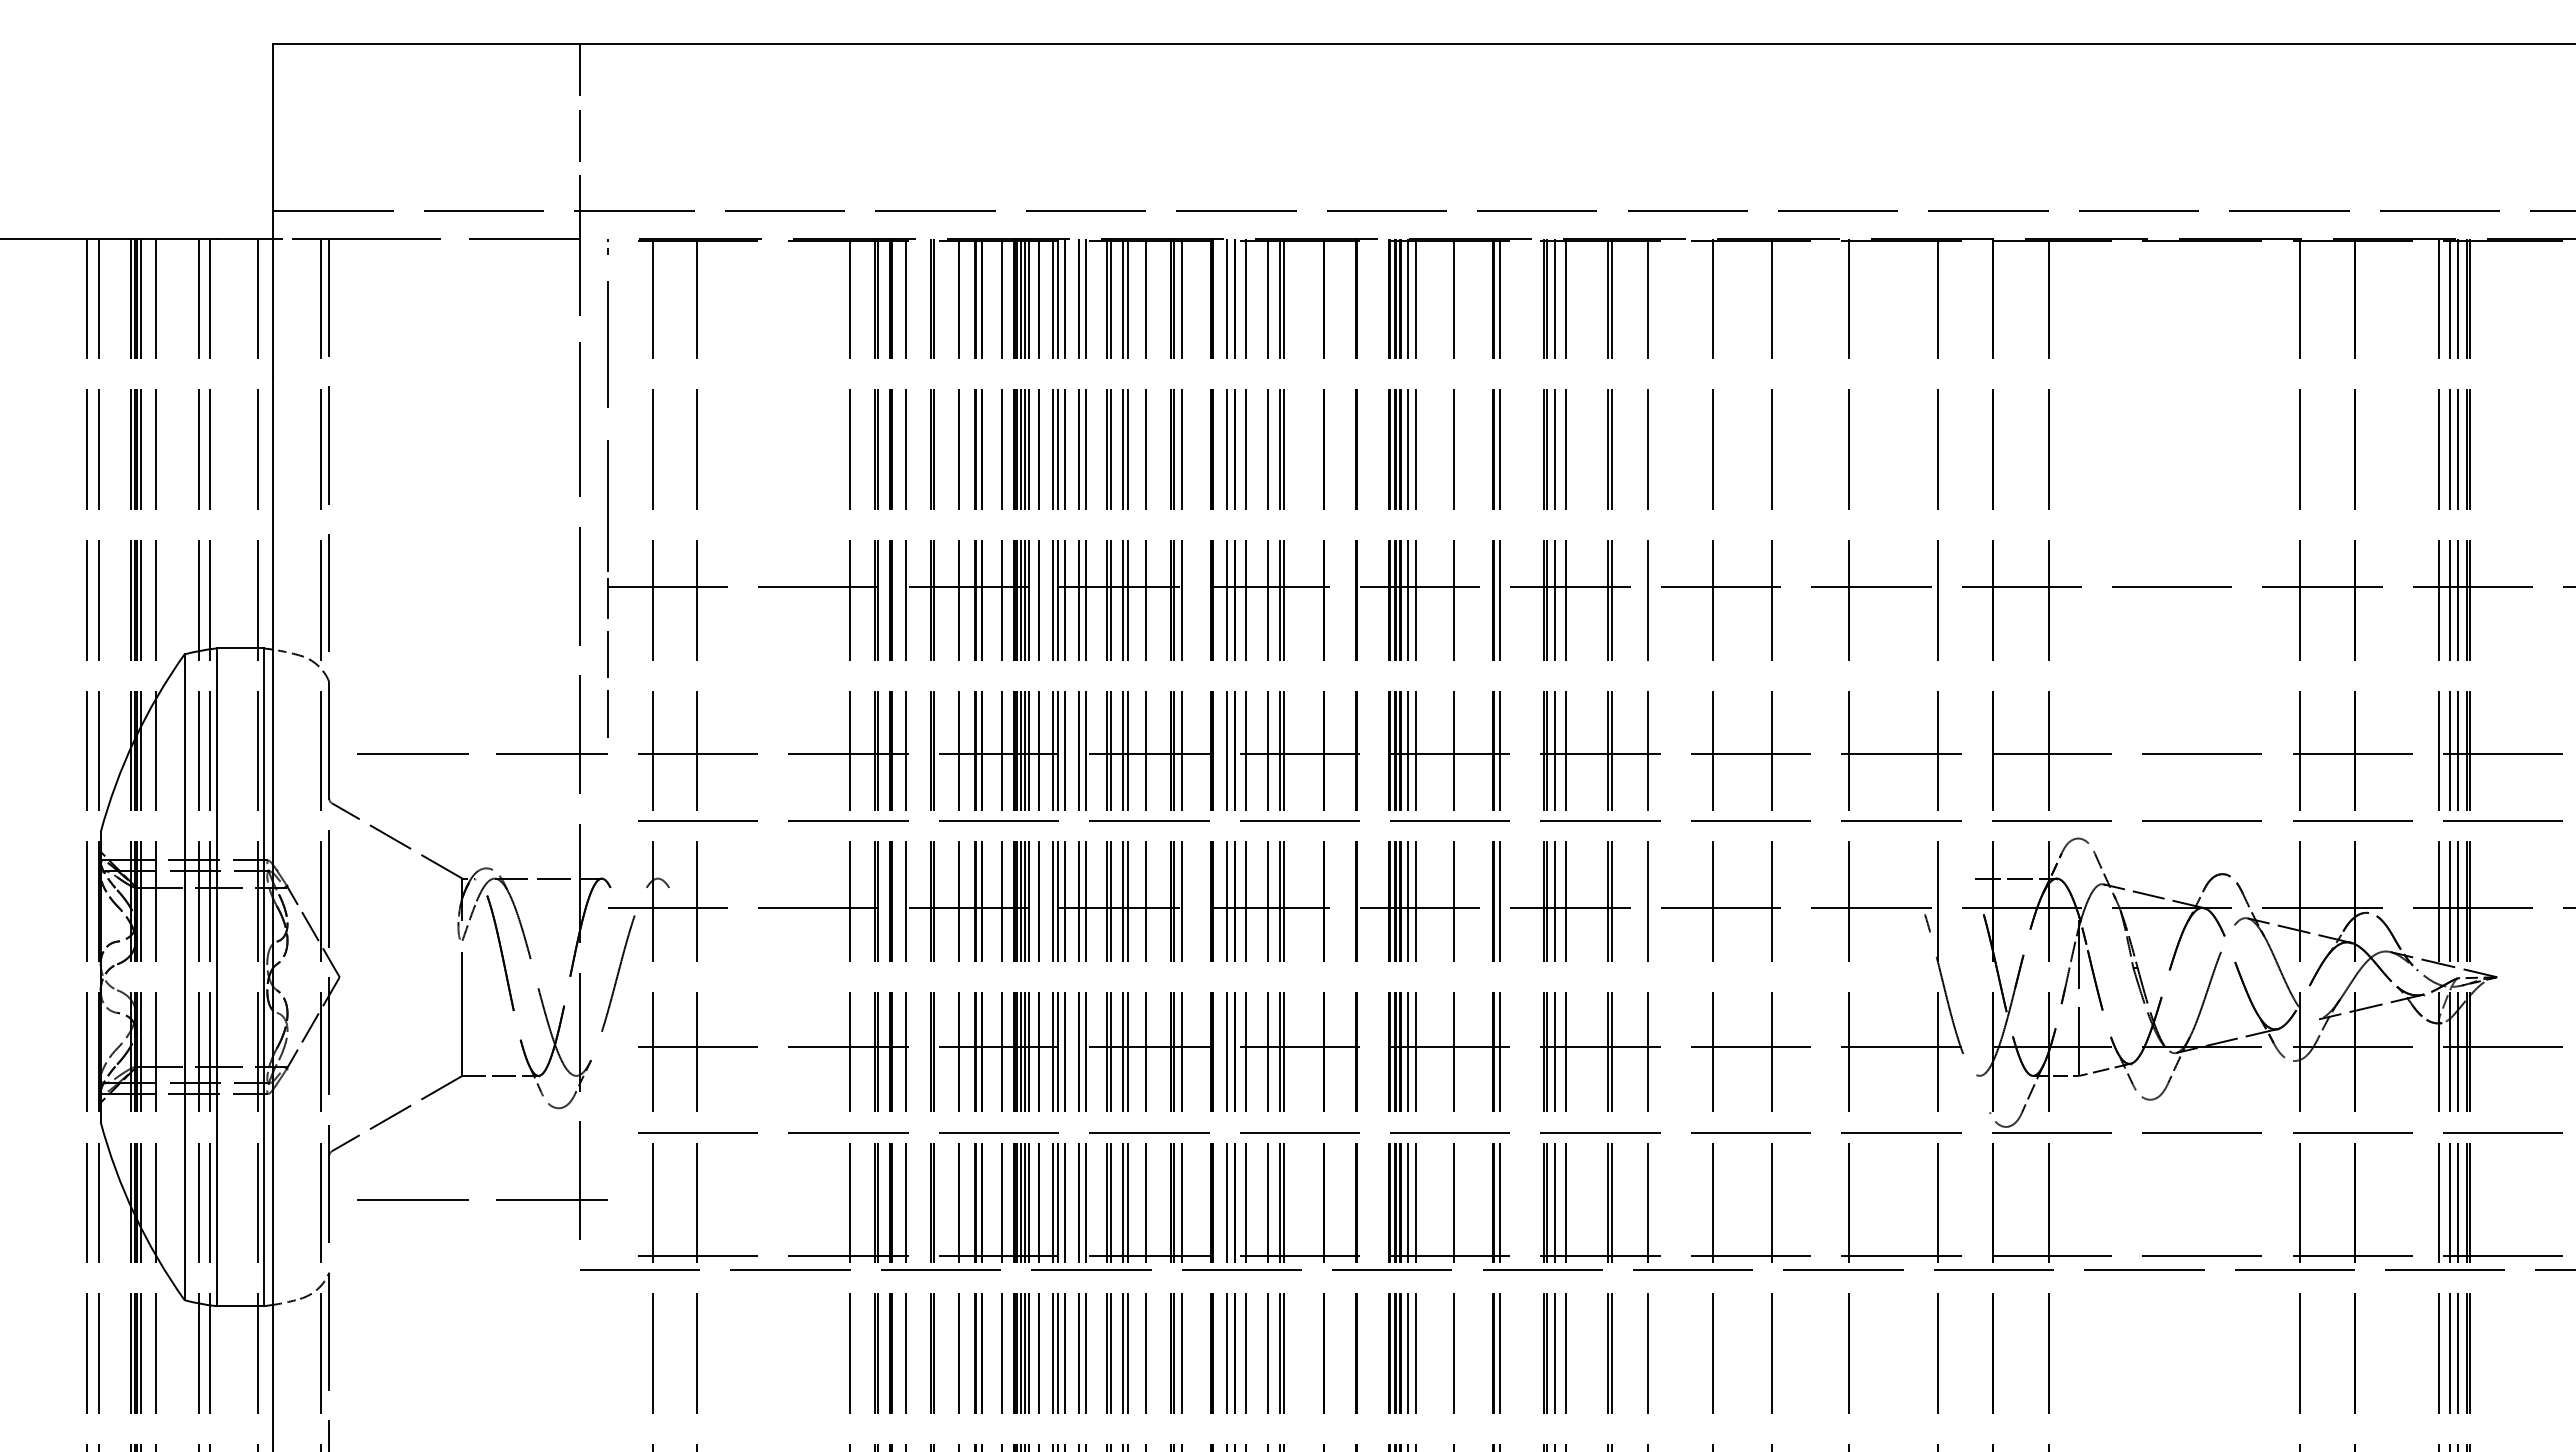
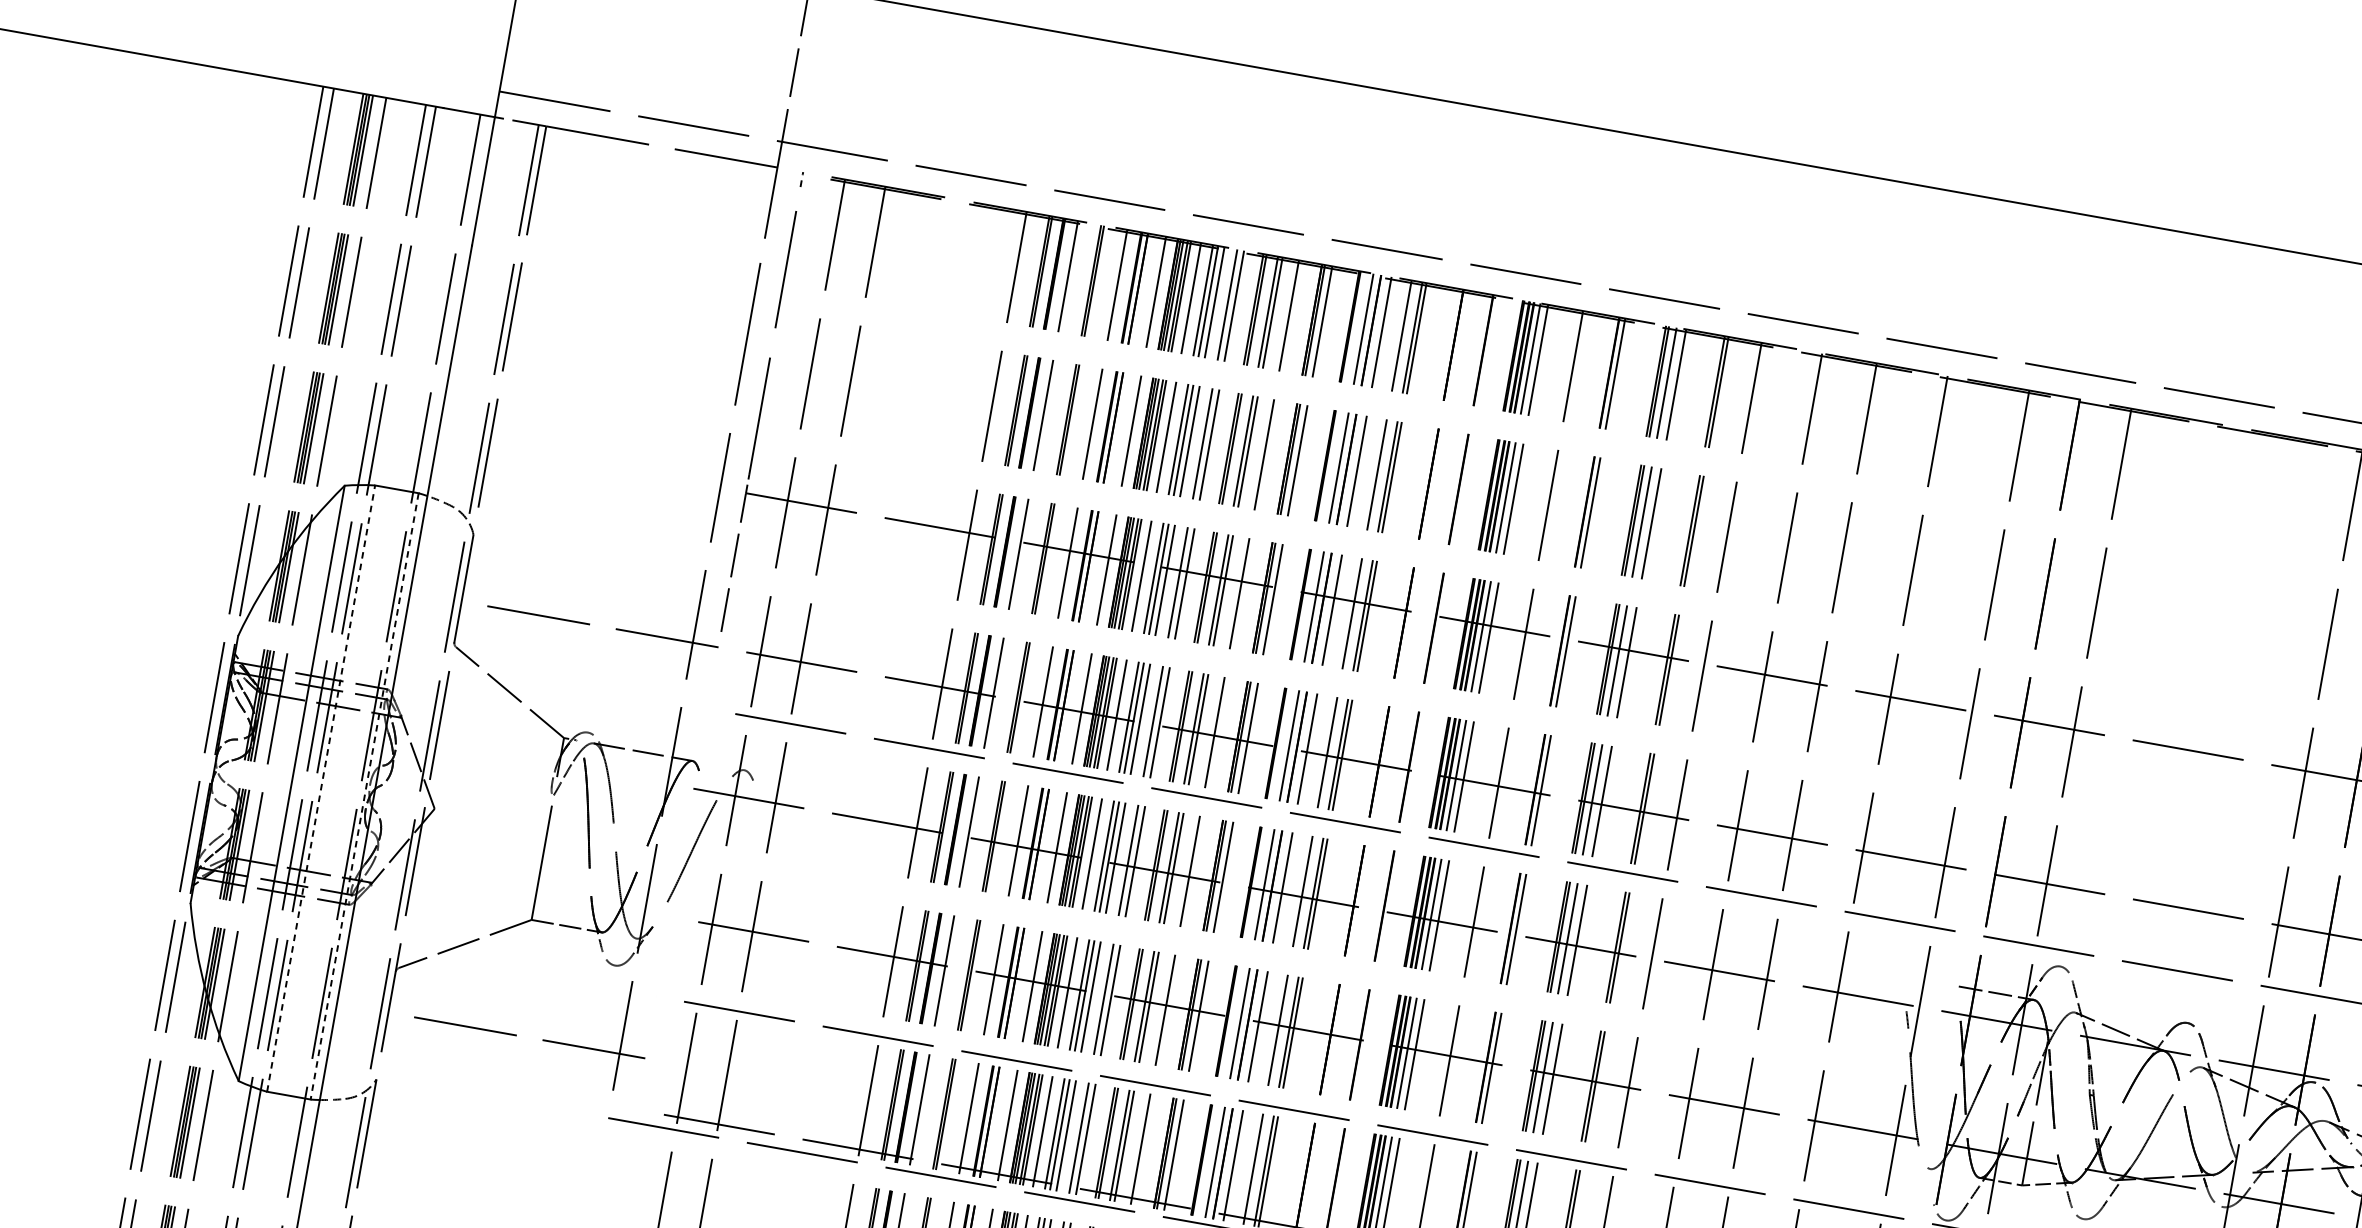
line: (216, 977) -> (321, 788), solid -> dashed
line: (263, 977) -> (364, 796), solid -> dashed

